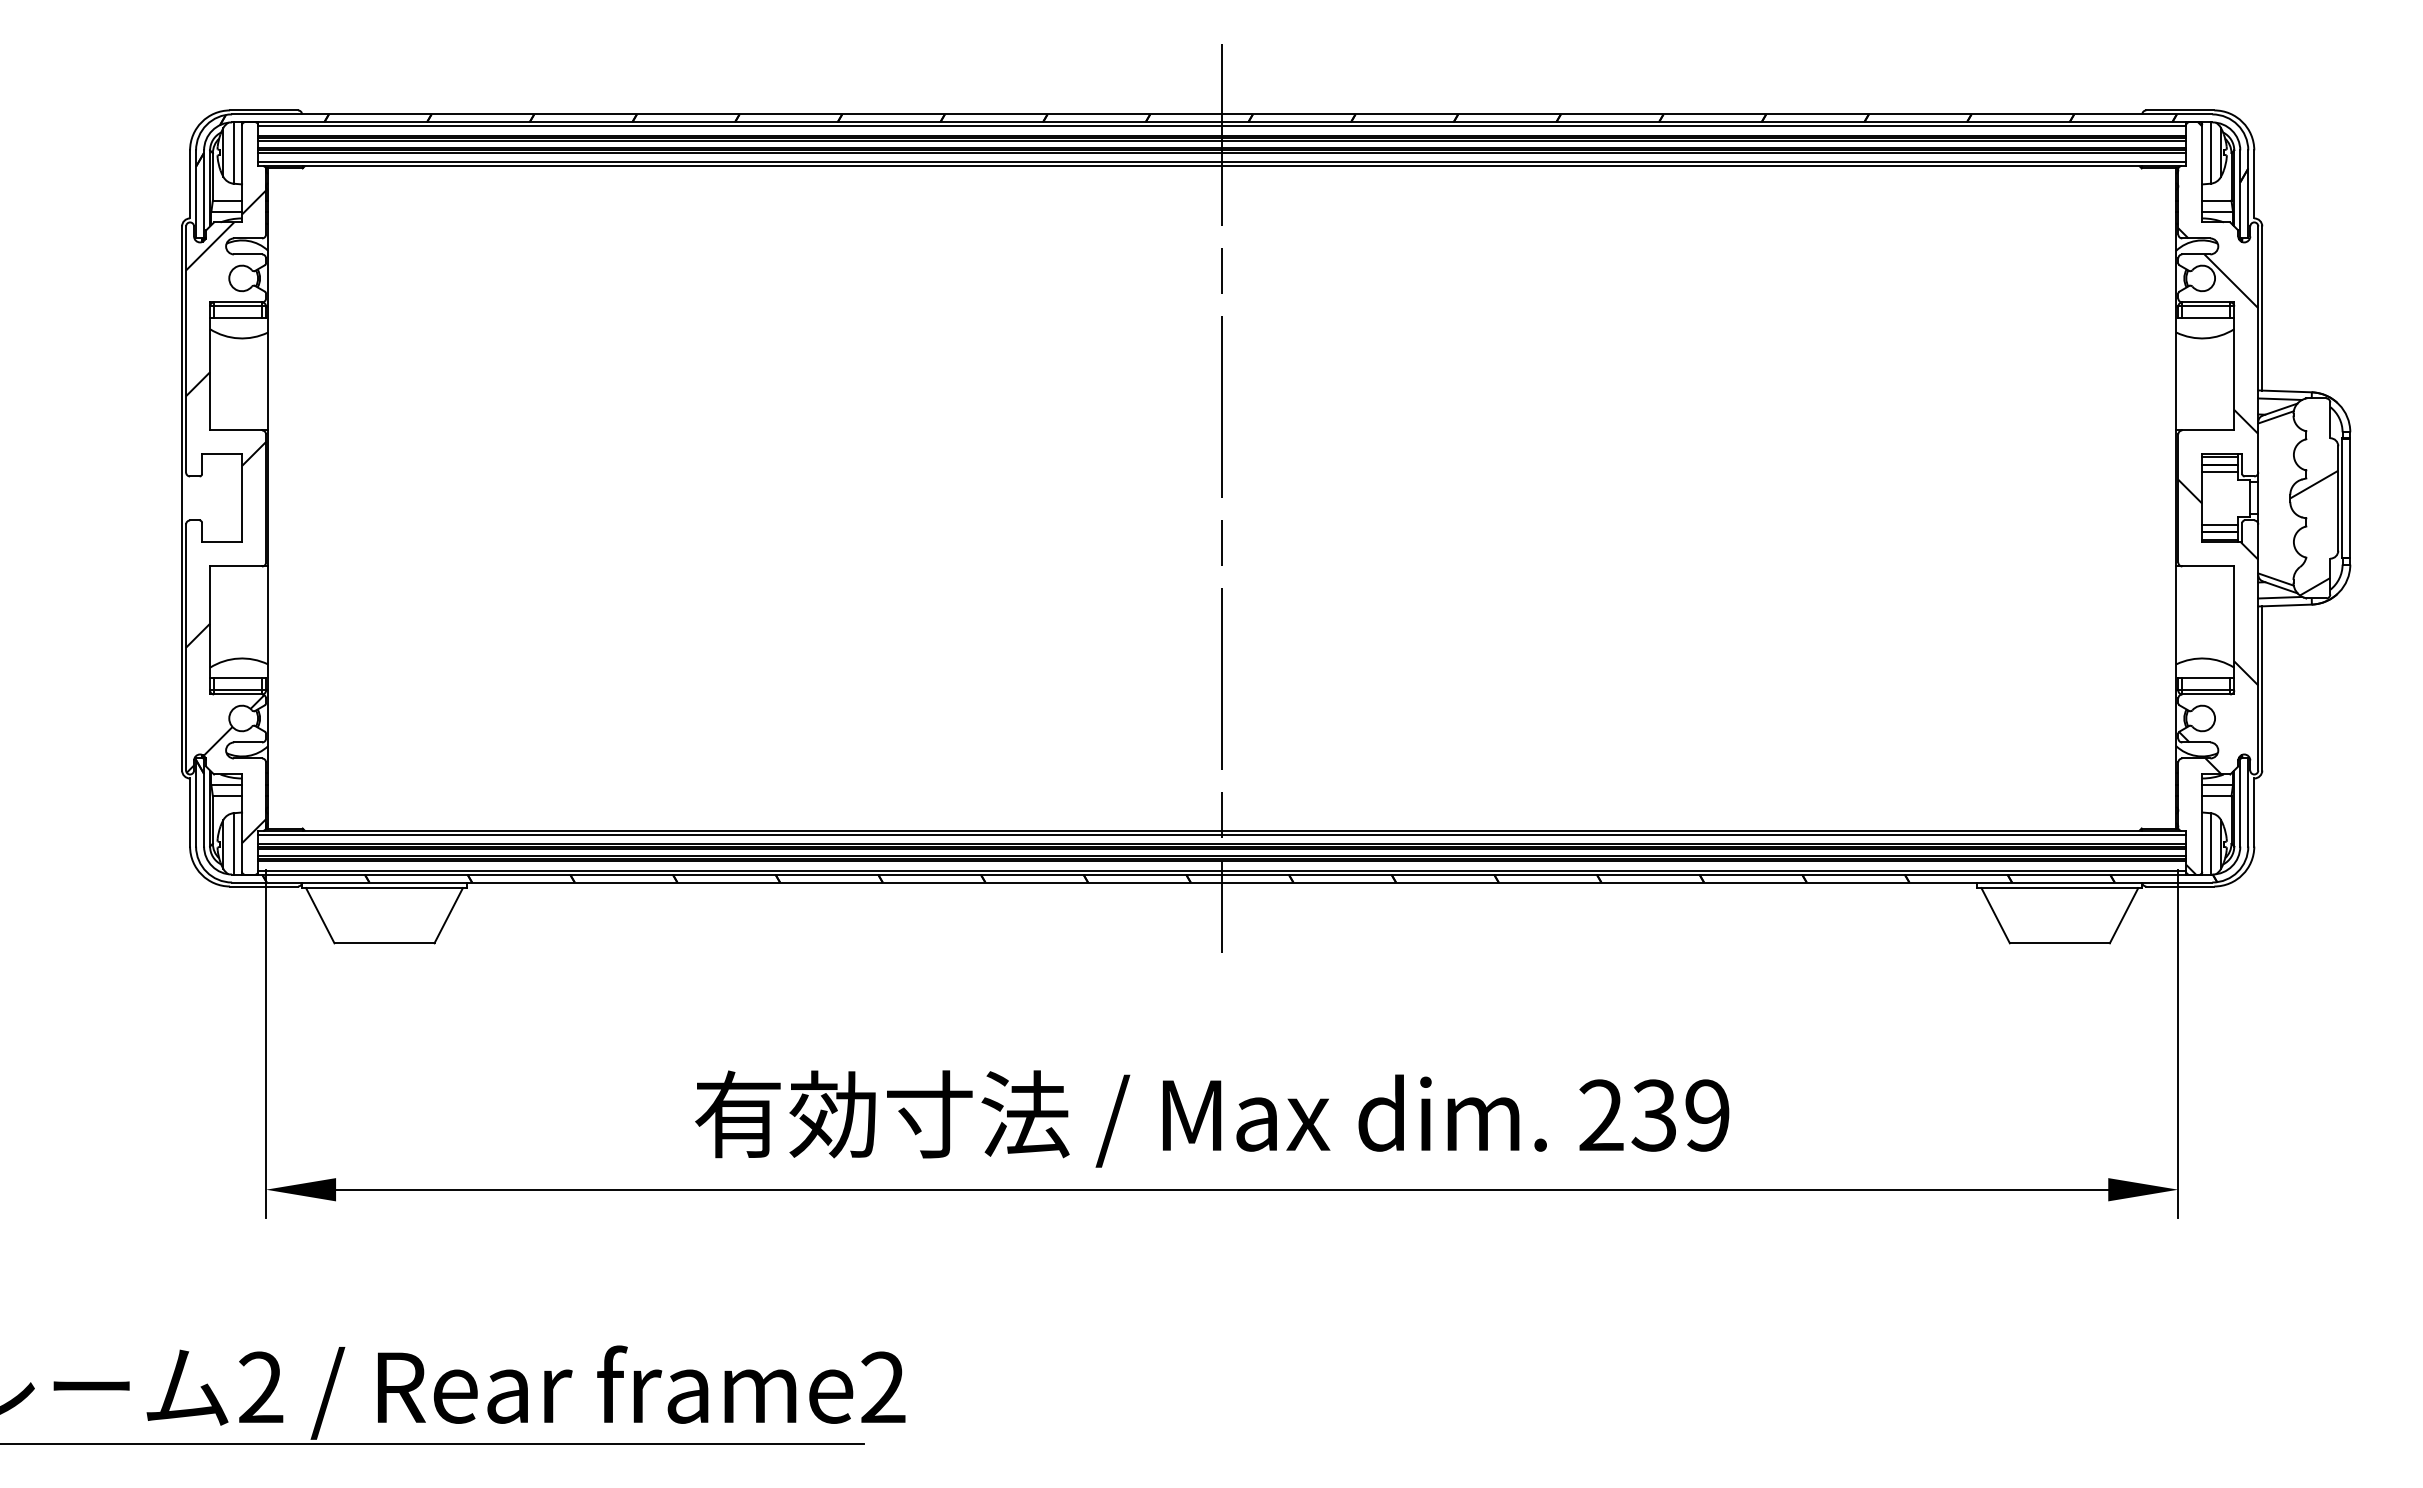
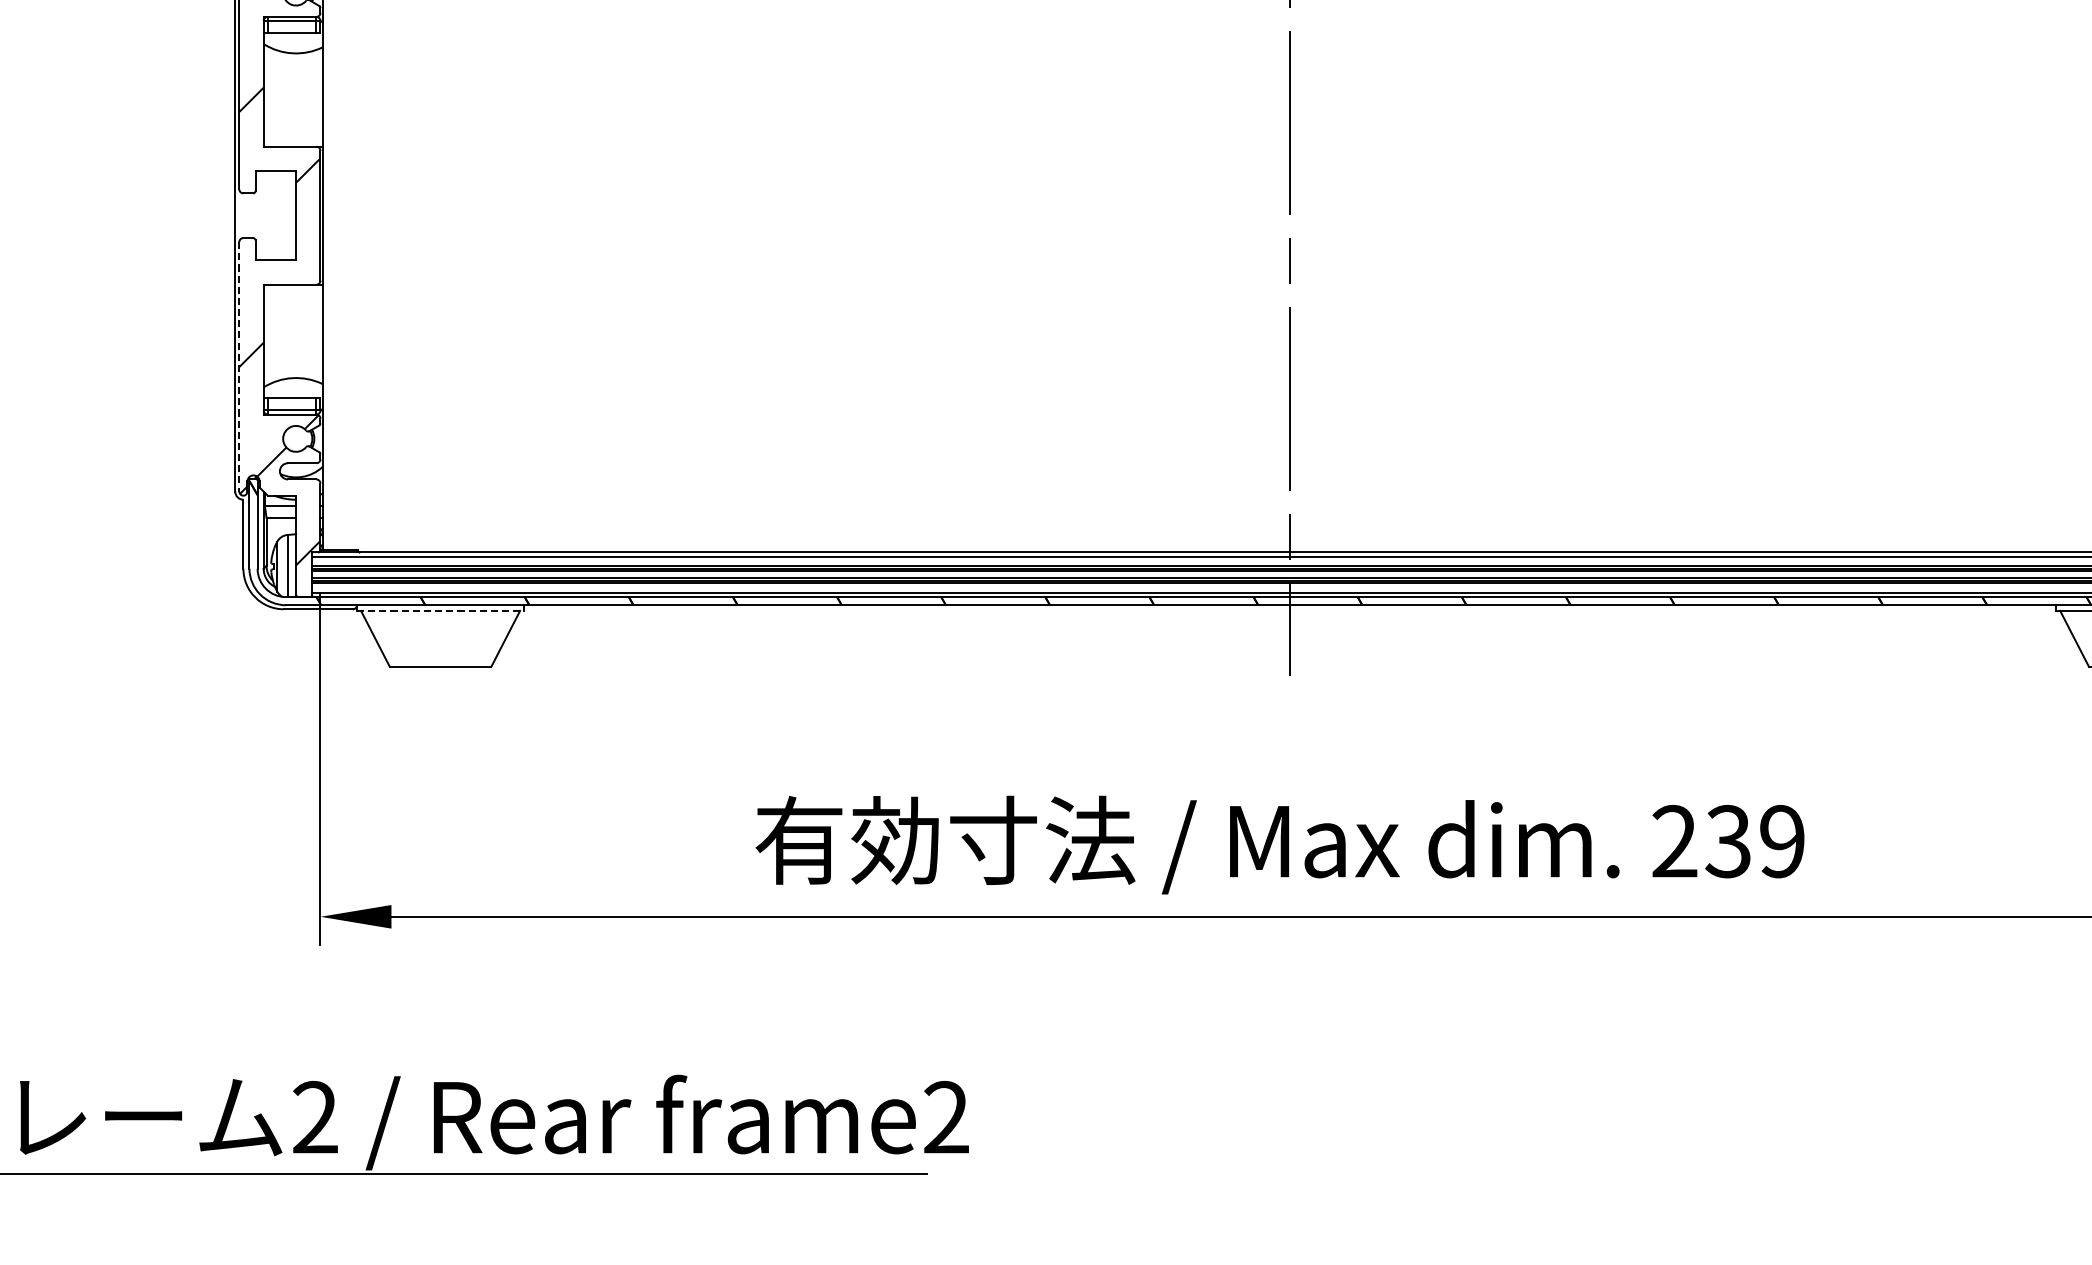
line: (186, 647) -> (239, 366), solid -> dashed
line: (385, 888) -> (441, 611), solid -> dashed

